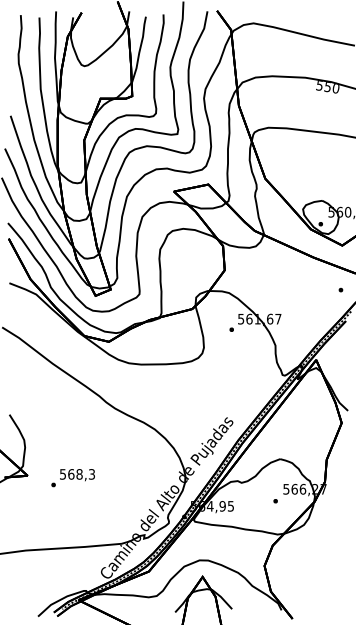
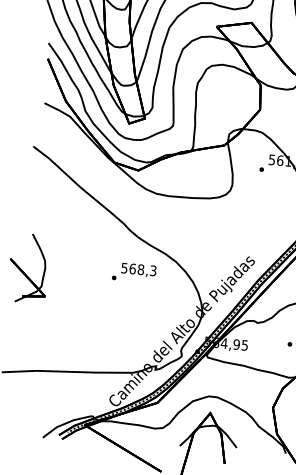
text: (72, 478) -> (133, 273), moved

